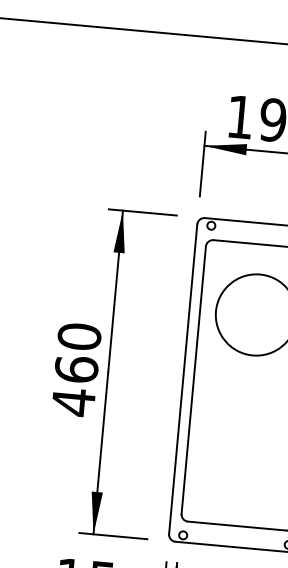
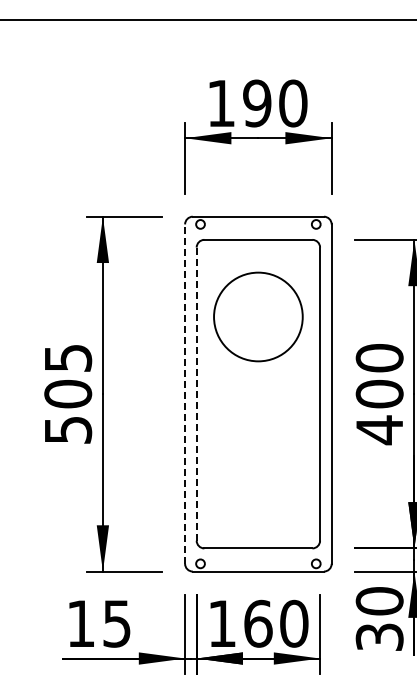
text: (76, 369) -> (68, 394), 460 -> 505
line: (183, 379) -> (185, 394), solid -> dashed
line: (193, 380) -> (196, 394), solid -> dashed

